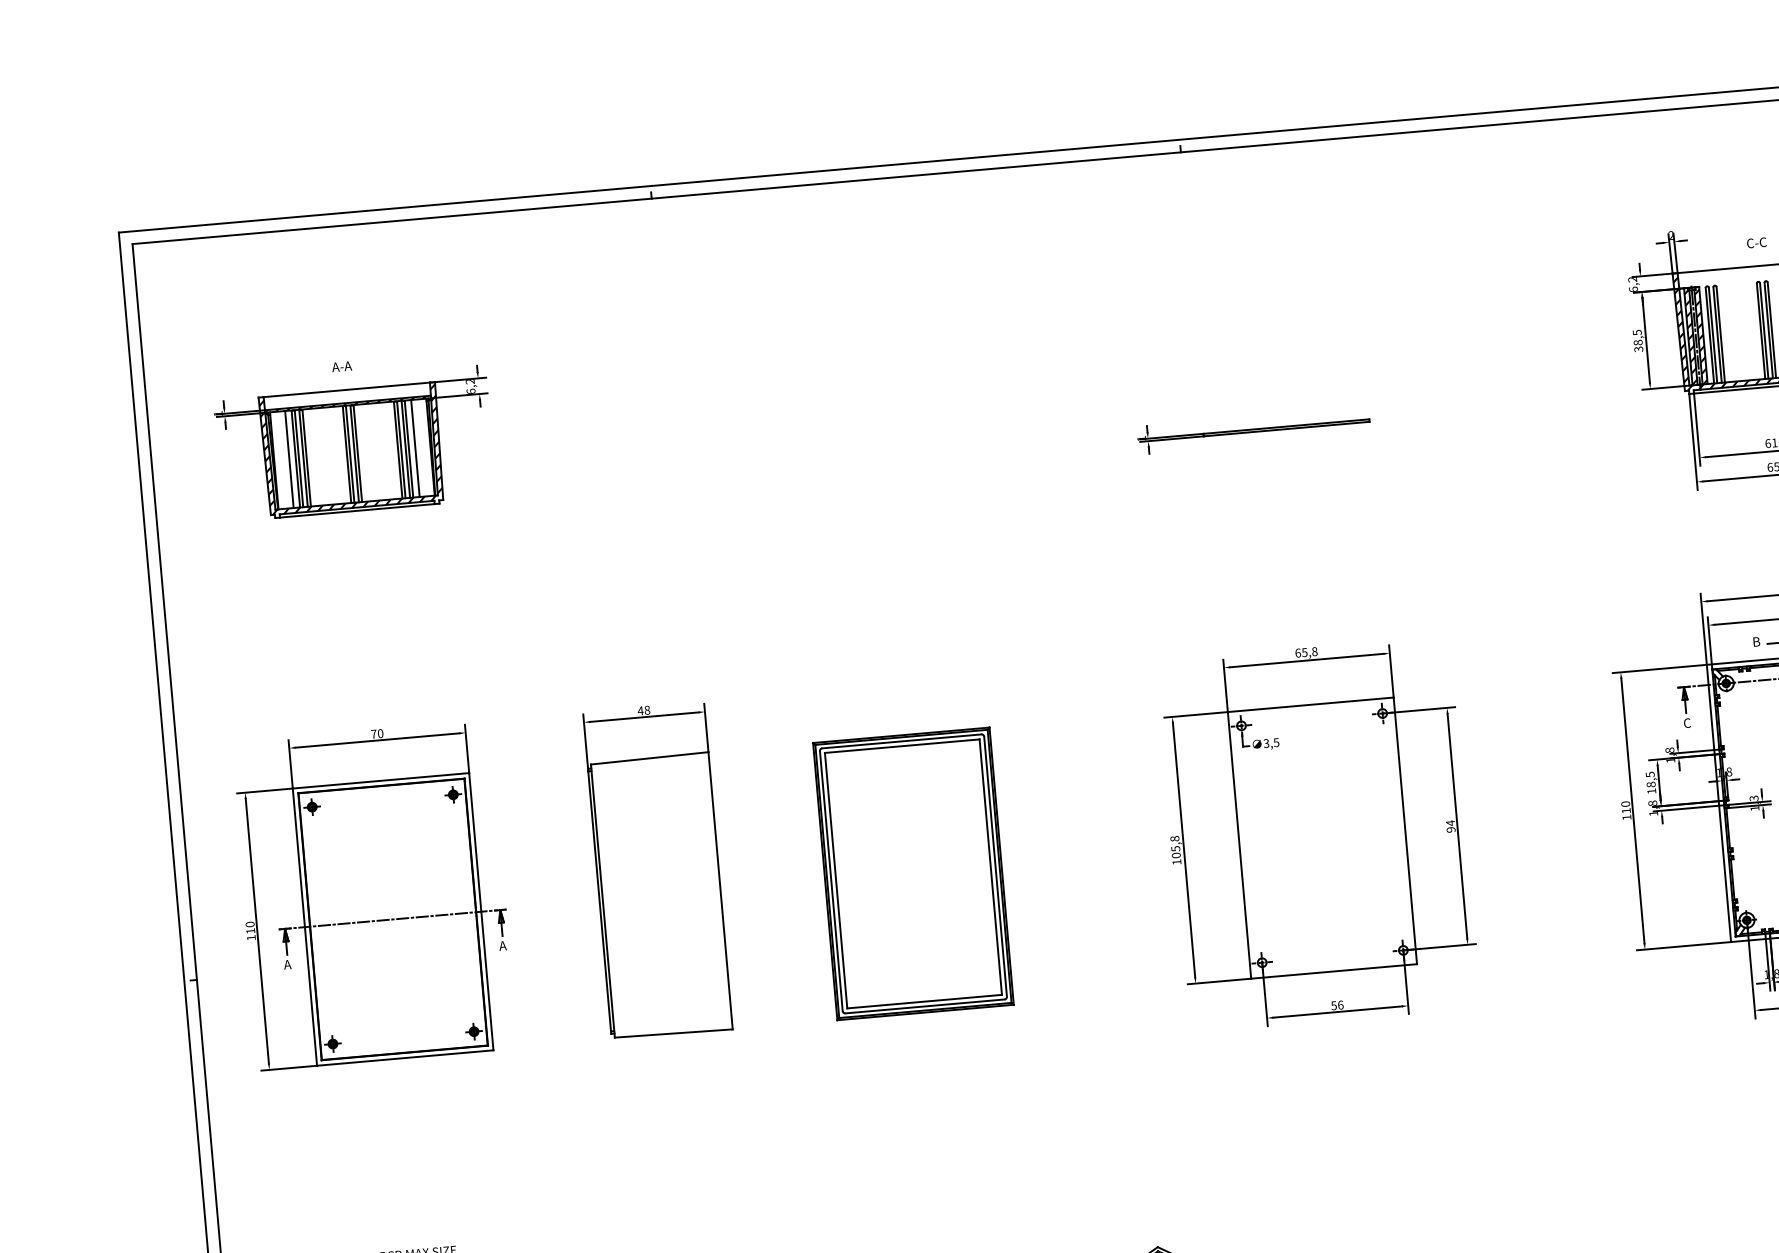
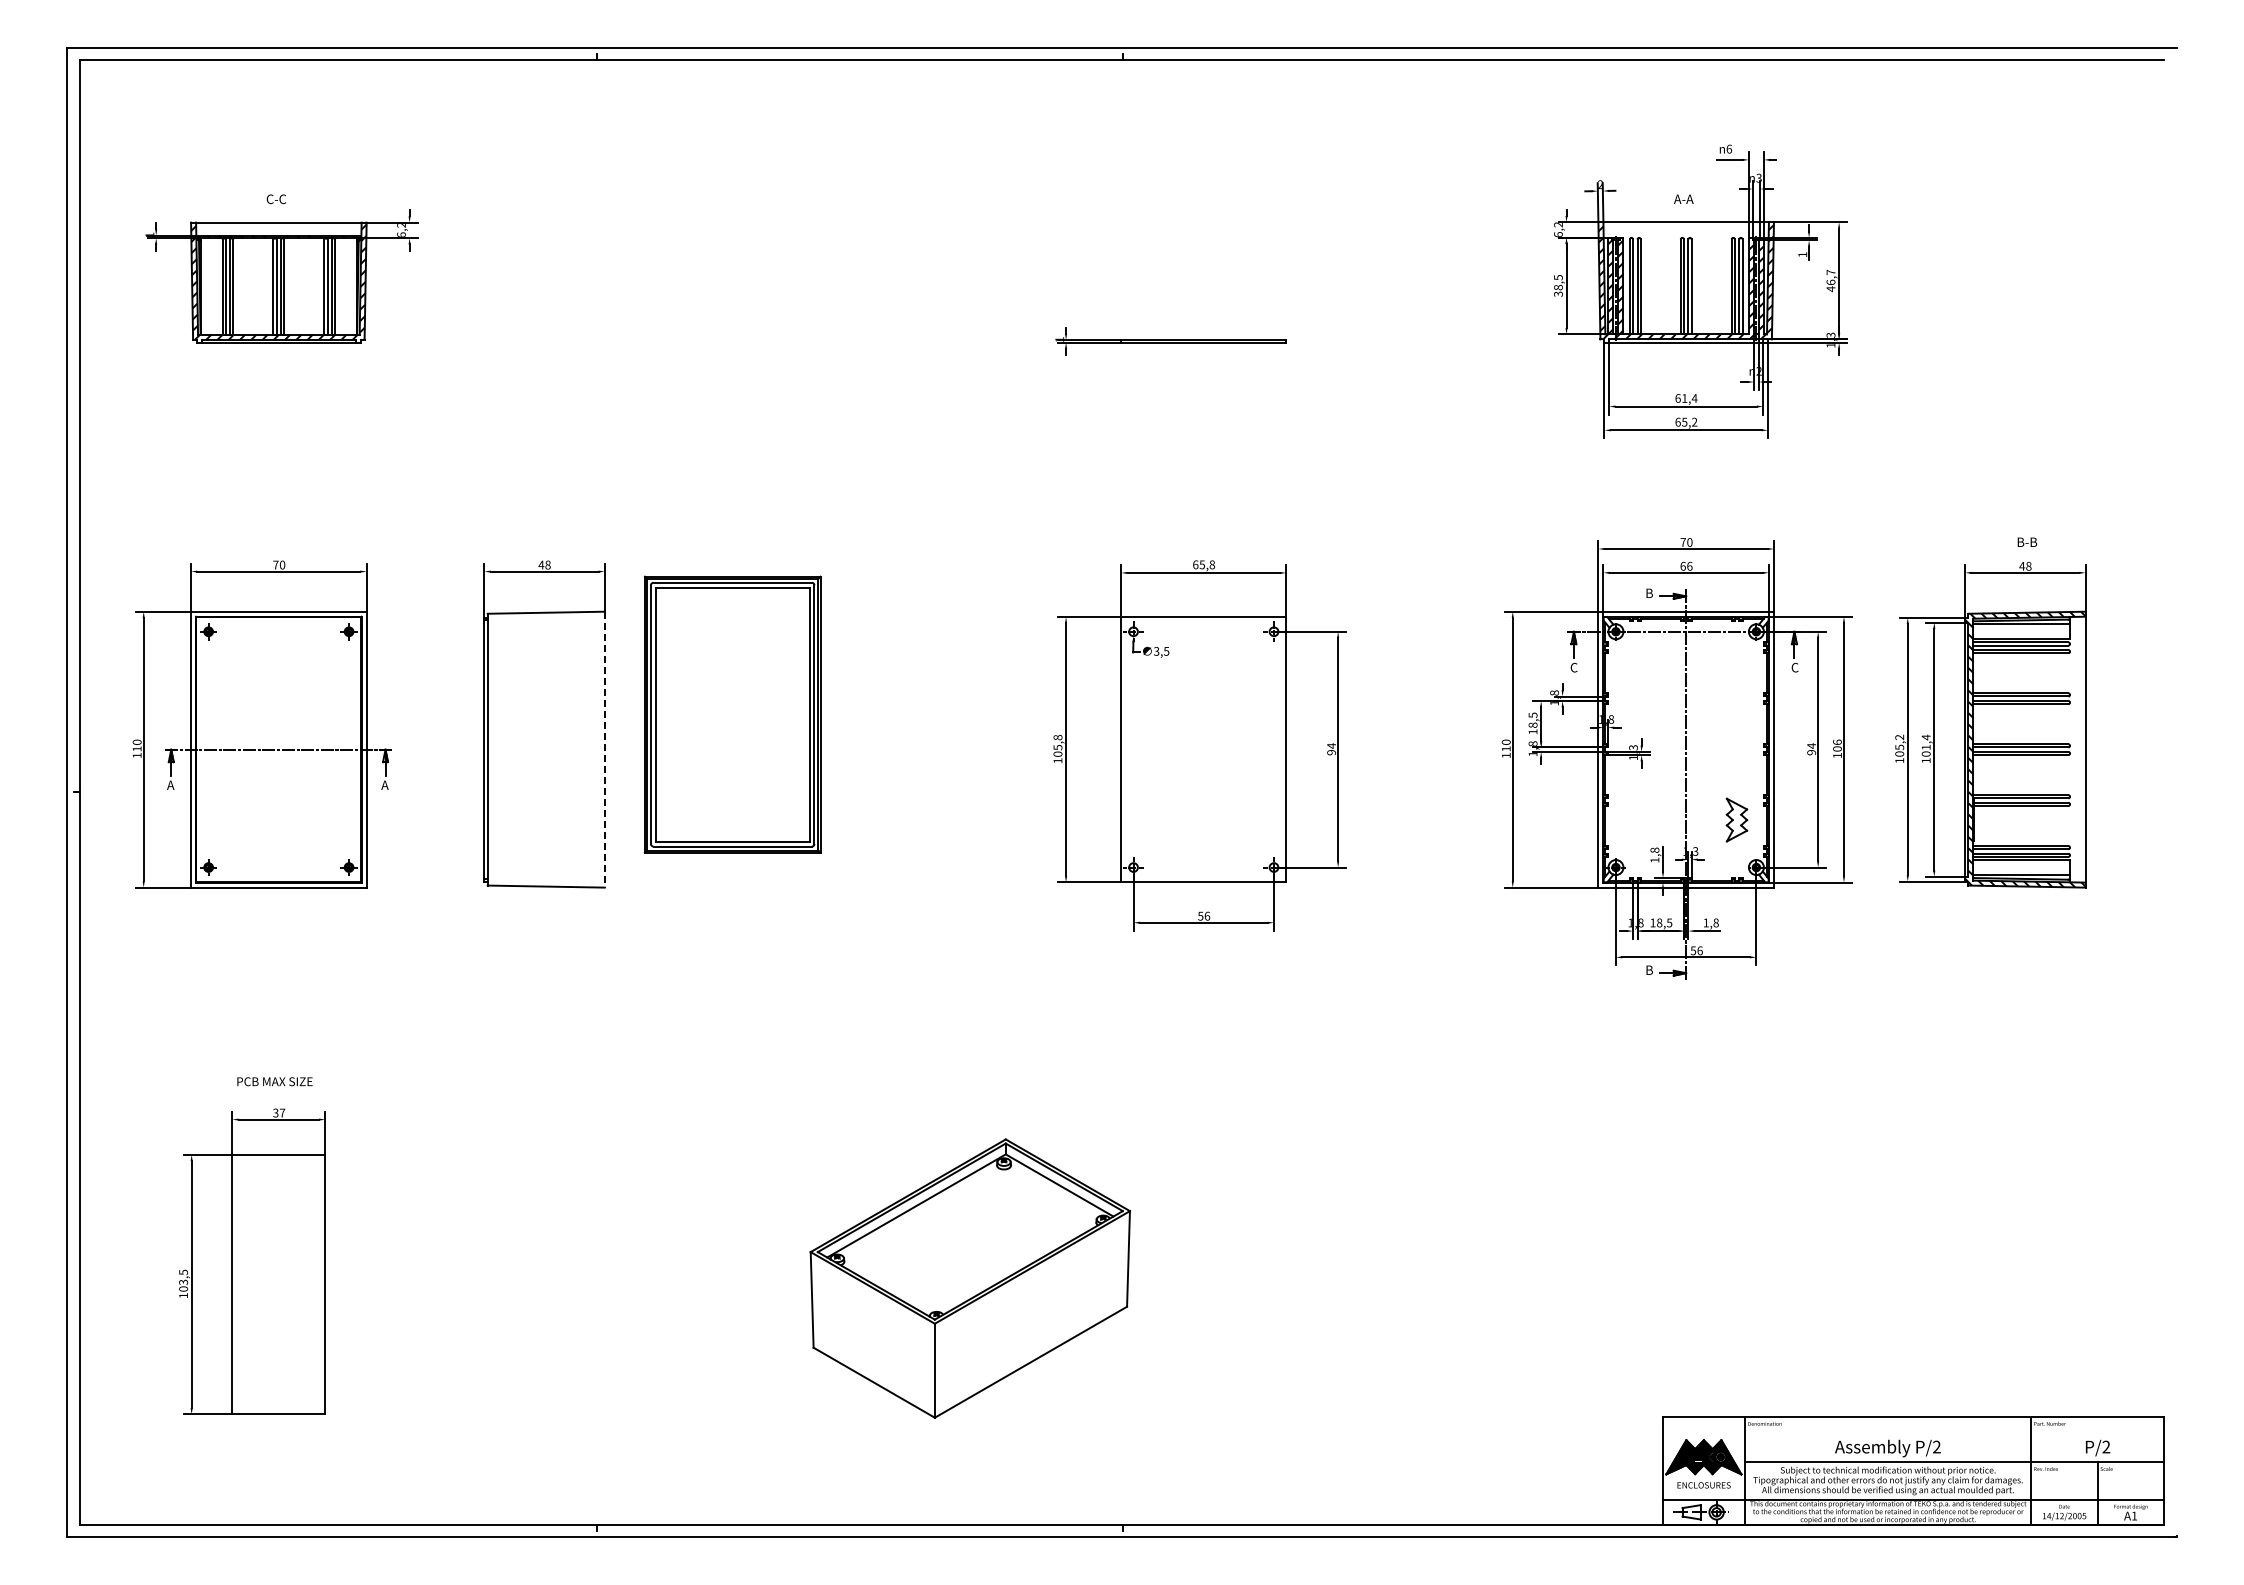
text: (1756, 243) -> (1683, 199), C-C -> A-A
text: (342, 366) -> (276, 199), A-A -> C-C
line: (415, 448) -> (341, 286), removed
line: (289, 459) -> (216, 286), removed
part: (913, 873) -> (732, 714), moved
line: (720, 890) -> (604, 749), solid -> dashed

